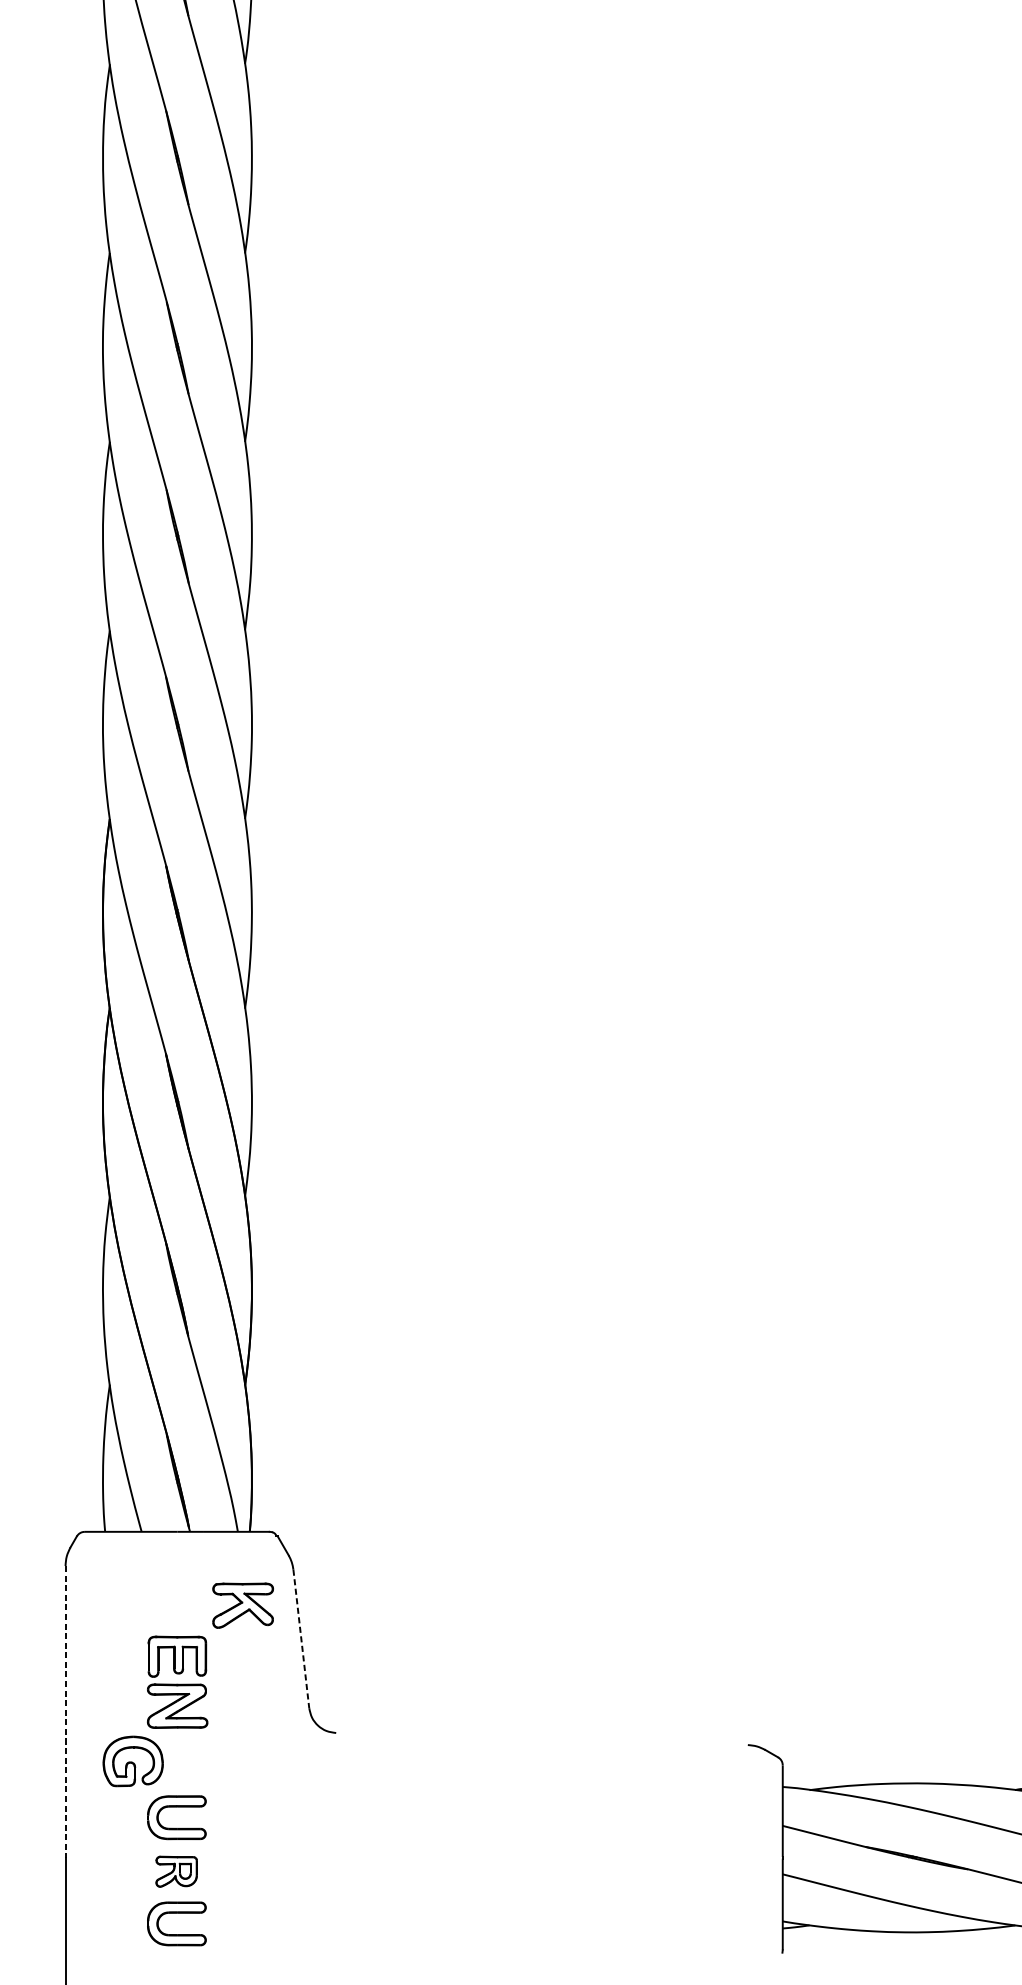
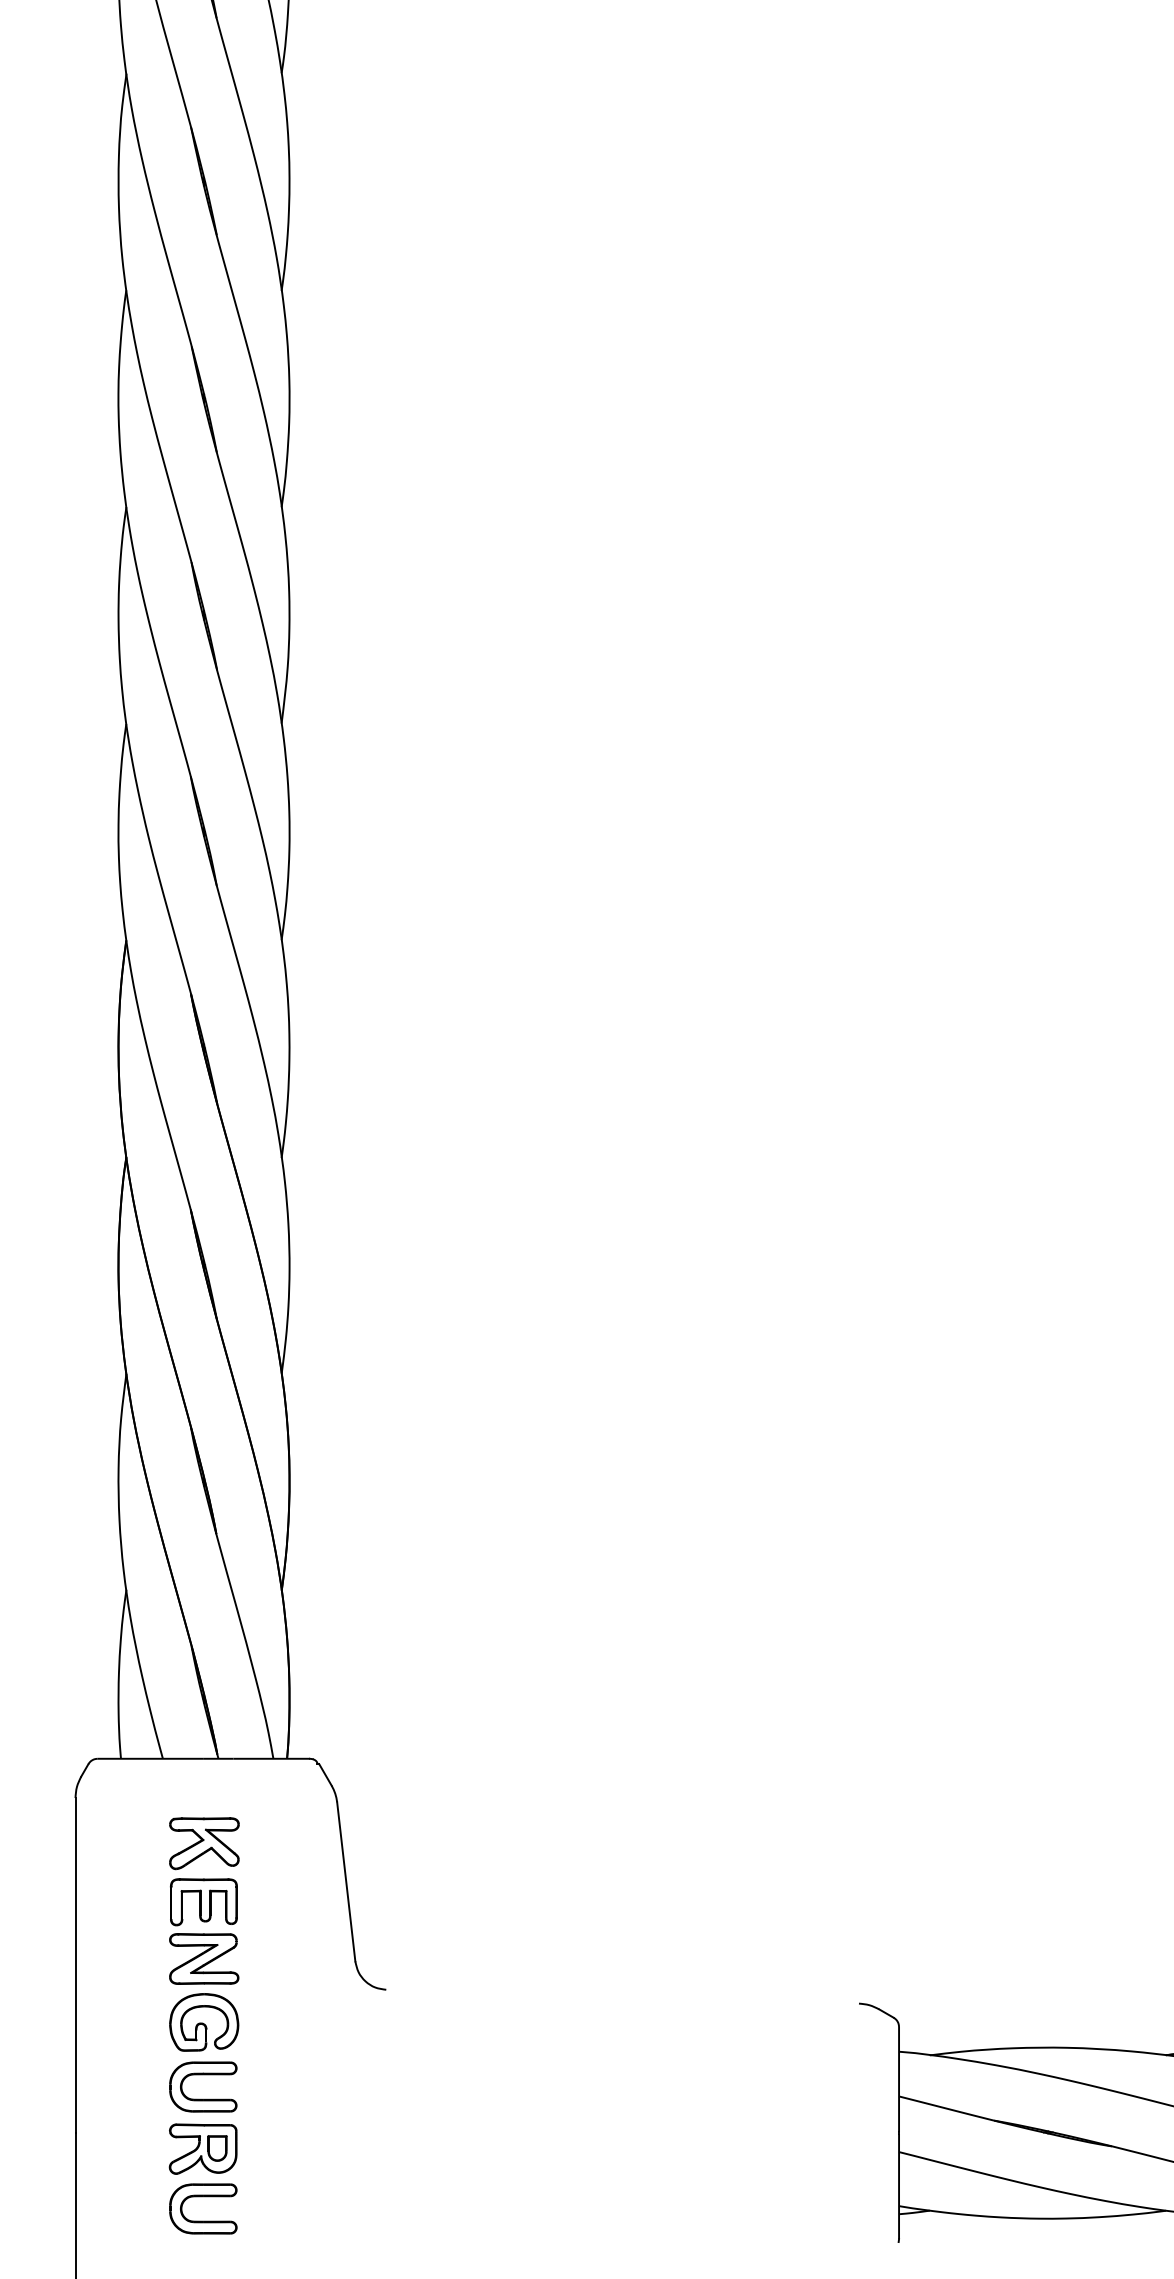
part: (243, 1605) -> (204, 1843), moved
line: (301, 1639) -> (346, 1882), dashed -> solid
line: (65, 1711) -> (75, 1965), dashed -> solid
part: (133, 1761) -> (204, 2022), moved
part: (176, 1871) -> (202, 2148), size x1.43

